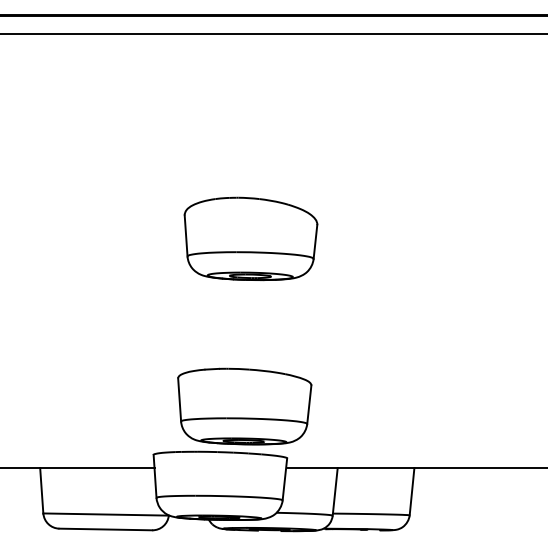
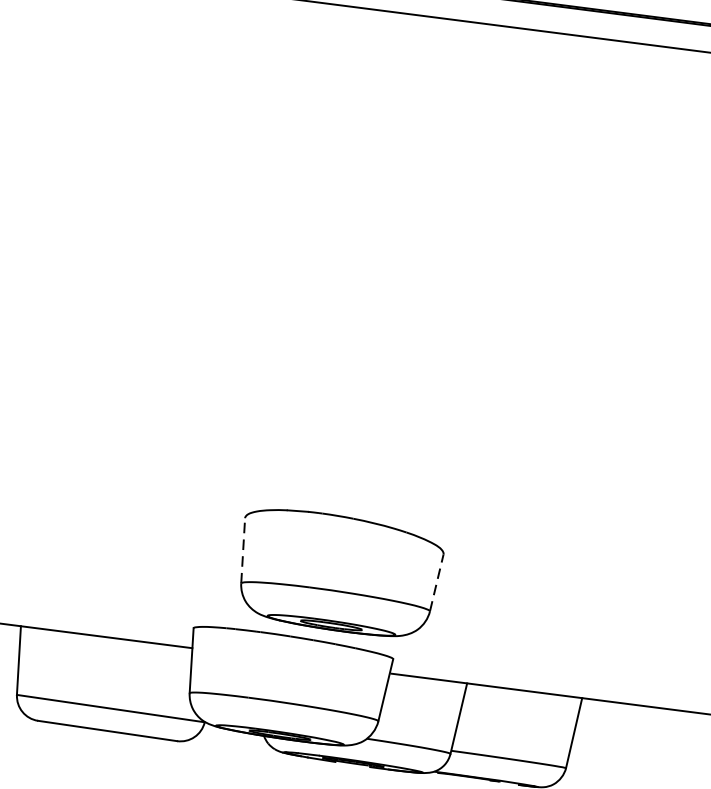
part: (250, 238) -> (380, 322), removed
line: (179, 399) -> (243, 550), solid -> dashed
line: (309, 404) -> (437, 582), solid -> dashed

